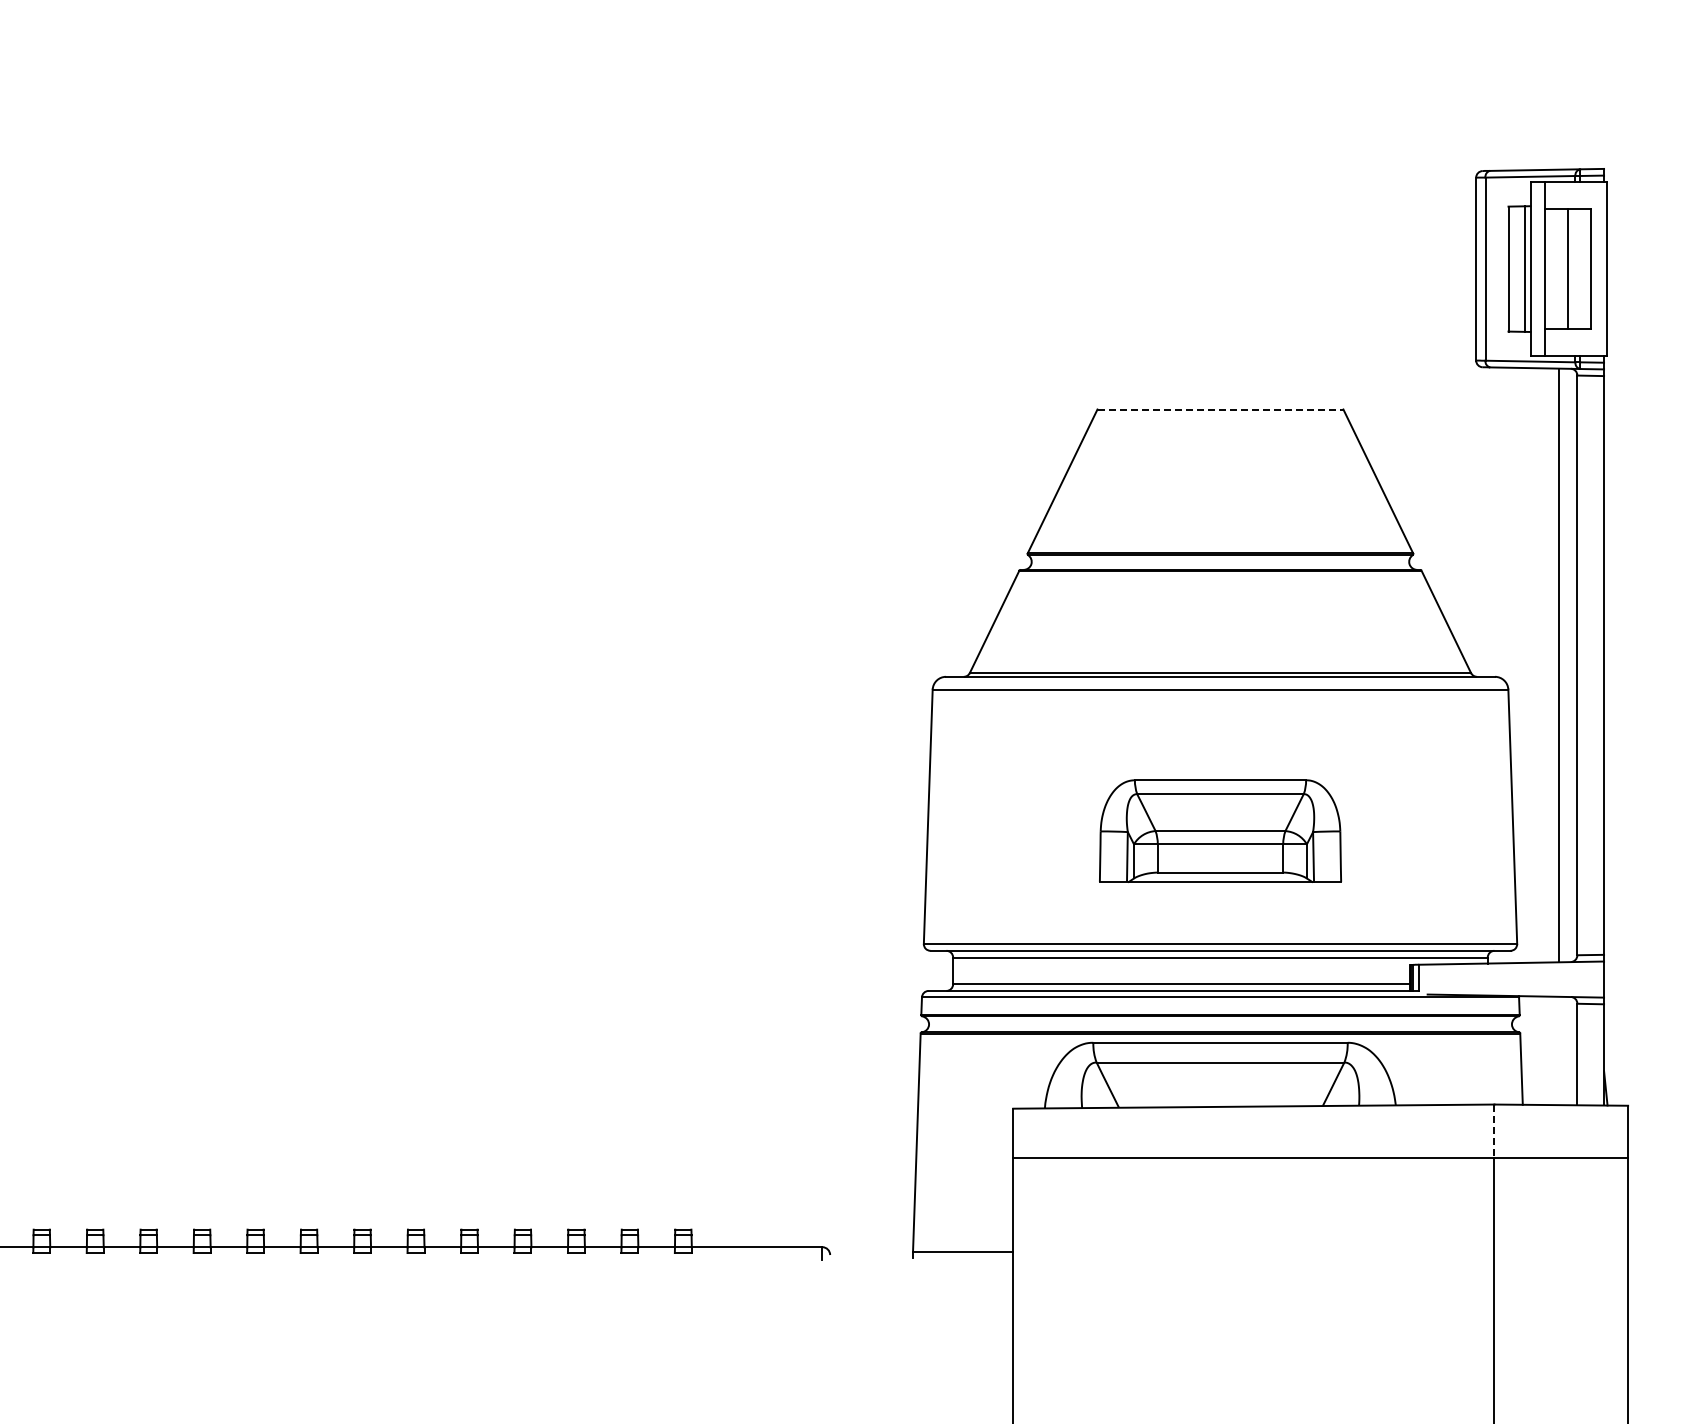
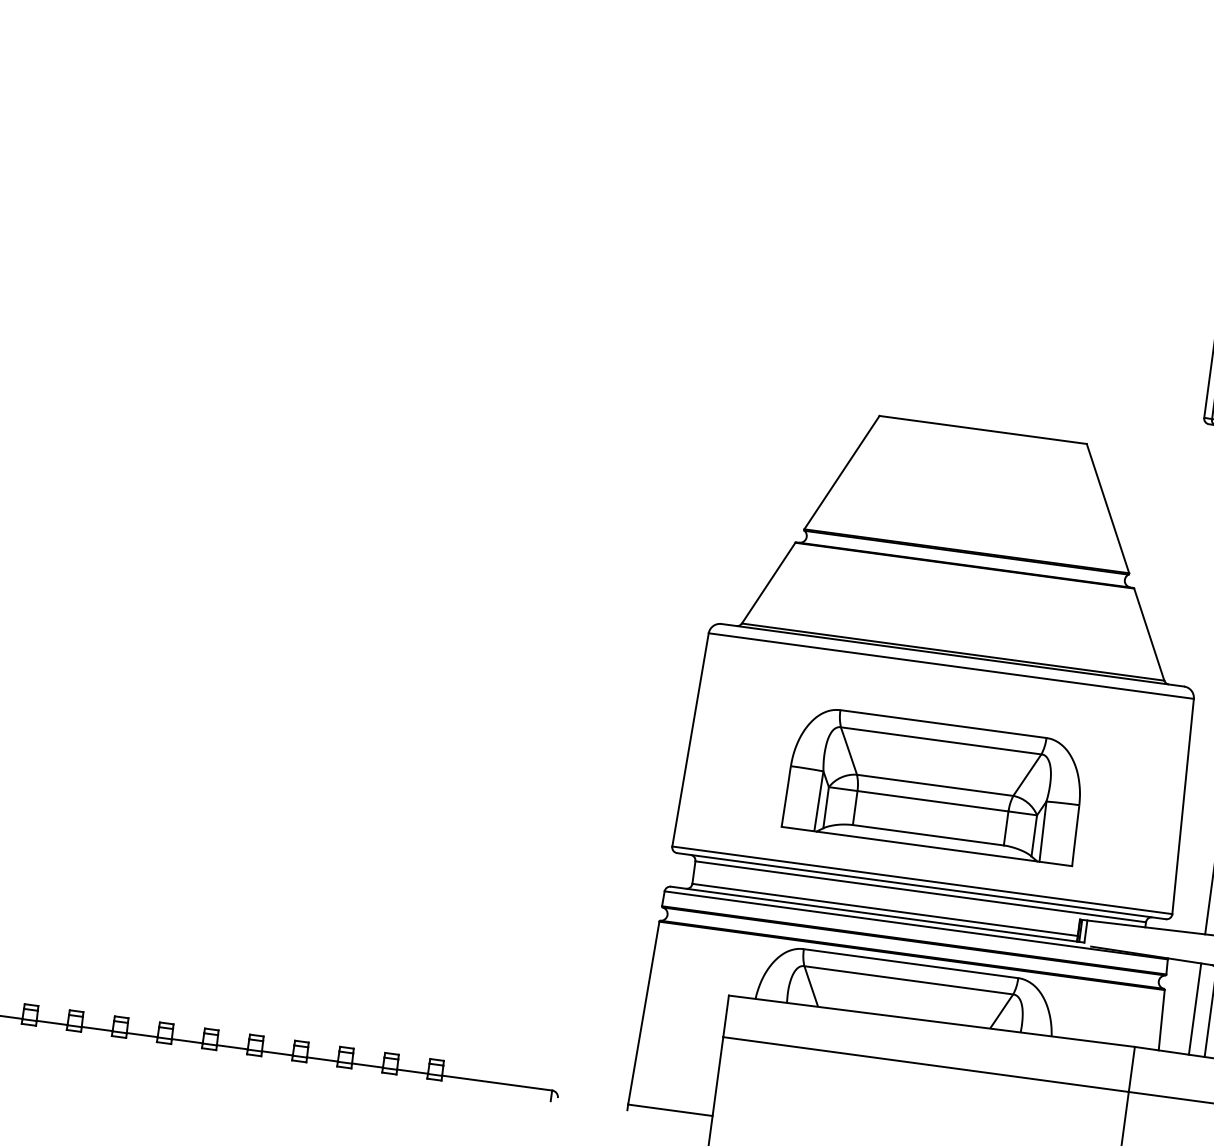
line: (1220, 409) -> (983, 429), dashed -> solid
part: (1220, 830) -> (935, 784), size x1.43
line: (1558, 1050) -> (1195, 1008), added
line: (1494, 1131) -> (1131, 1069), dashed -> solid

